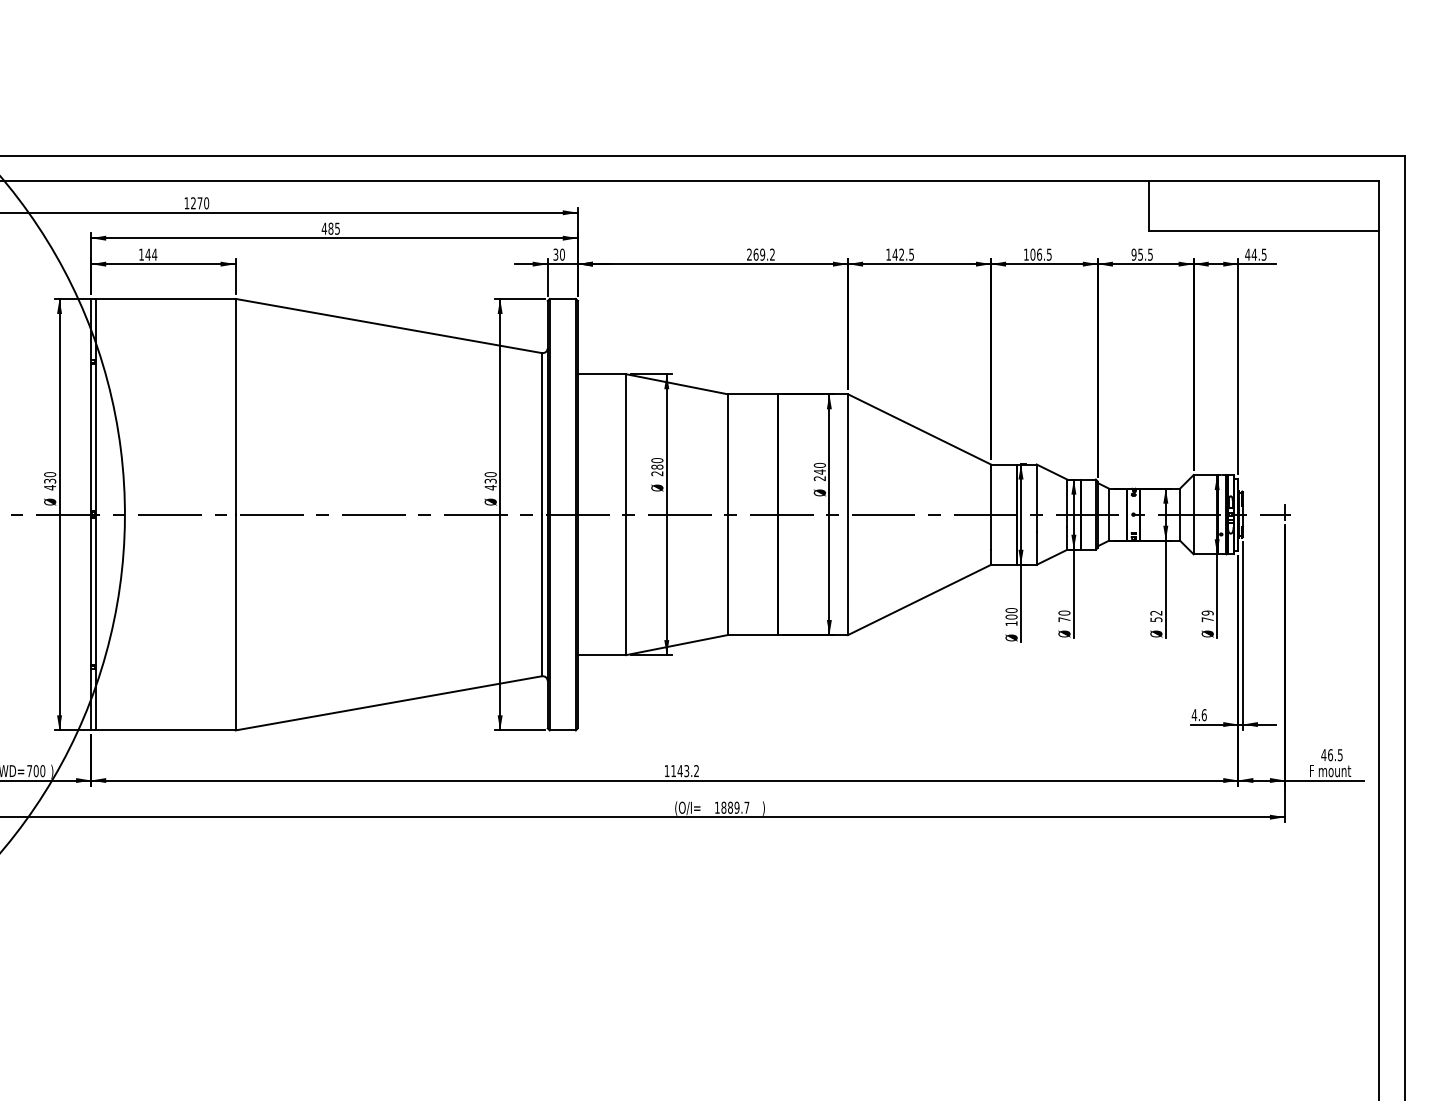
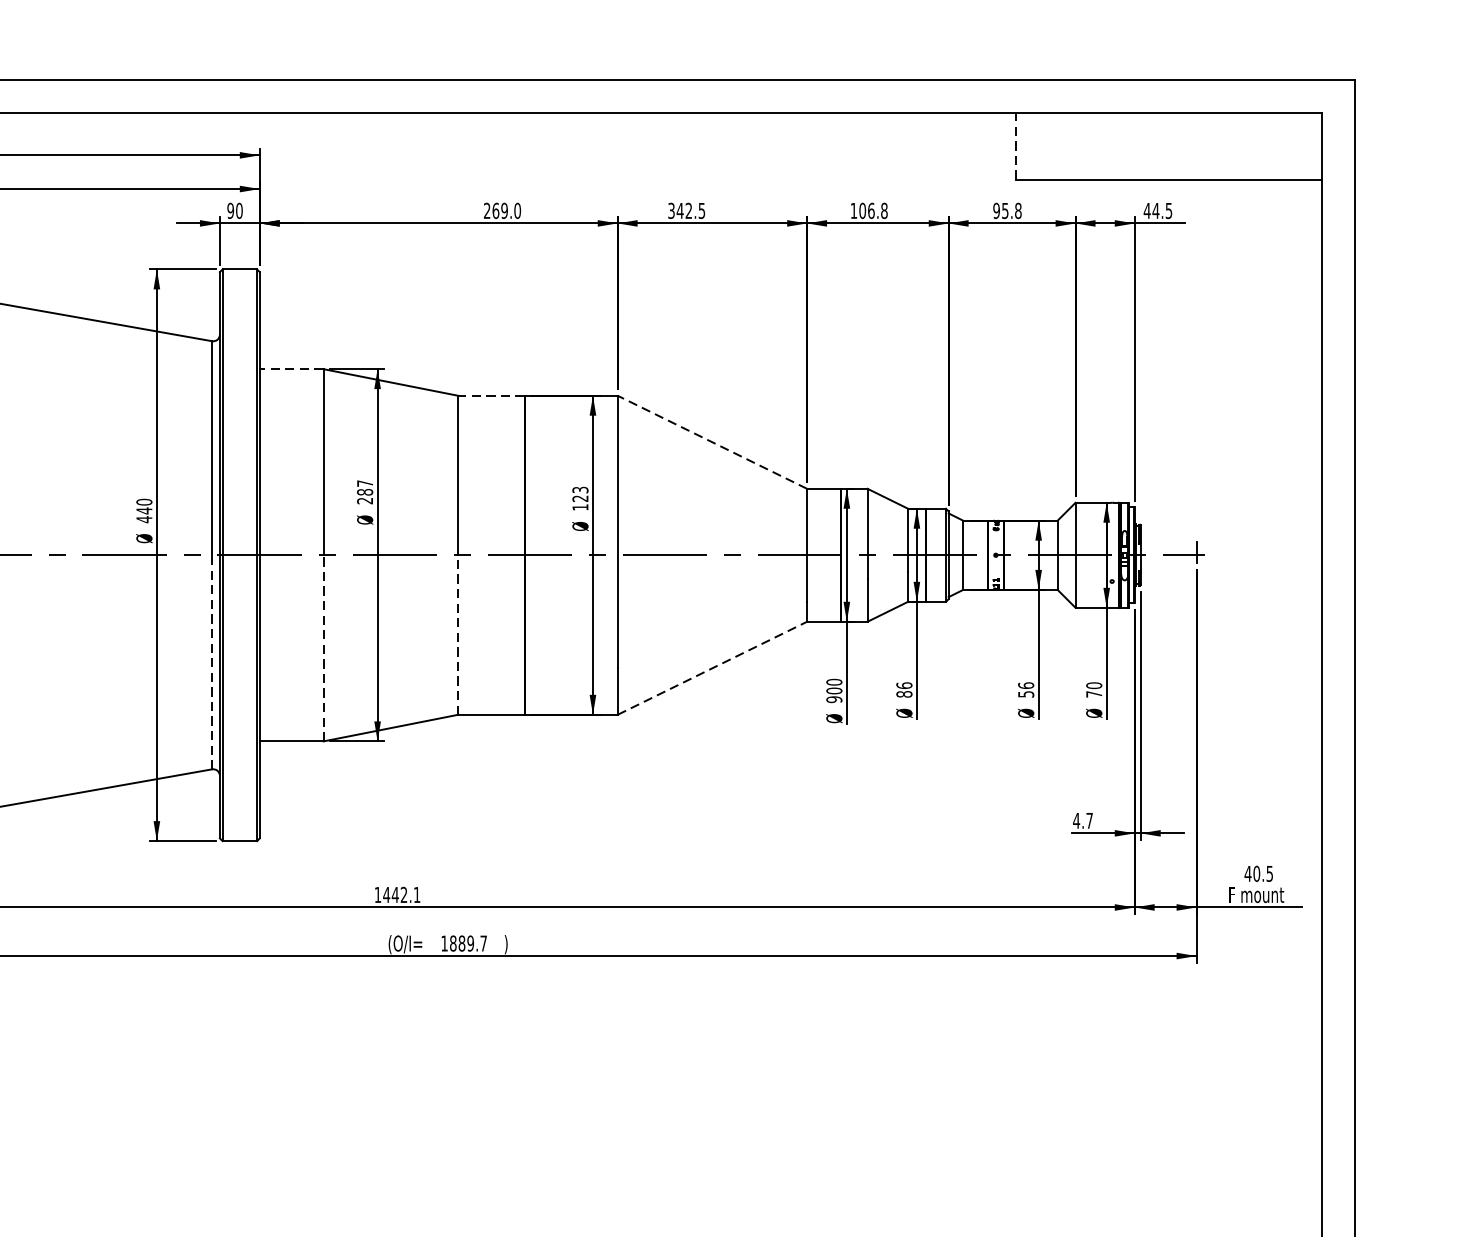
line: (1148, 205) -> (1015, 145), solid -> dashed
text: (555, 254) -> (230, 210), 30 -> 90
text: (772, 254) -> (517, 210), 269.2 -> 269.0
text: (888, 254) -> (671, 210), 142.5 -> 342.5
text: (1048, 254) -> (883, 210), 106.5 -> 106.8
text: (1150, 254) -> (1018, 210), 95.5 -> 95.8
line: (601, 374) -> (291, 369), solid -> dashed
line: (752, 394) -> (491, 396), solid -> dashed
line: (919, 429) -> (712, 442), solid -> dashed
text: (657, 460) -> (365, 483), 280 -> 287
text: (819, 471) -> (579, 498), 240 -> 123
text: (490, 480) -> (144, 510), 430 -> 440
line: (727, 574) -> (458, 634), solid -> dashed
line: (626, 584) -> (324, 647), solid -> dashed
line: (541, 595) -> (211, 662), solid -> dashed
line: (919, 599) -> (712, 667), solid -> dashed
text: (1156, 612) -> (1026, 684), 52 -> 56
text: (1207, 612) -> (1093, 684), 79 -> 70
text: (1064, 616) -> (904, 690), 70 -> 86
text: (1011, 623) -> (834, 699), 100 -> 900
text: (1203, 715) -> (1088, 821), 4.6 -> 4.7
text: (1330, 754) -> (1256, 872), 46.5 -> 40.5
text: (684, 771) -> (401, 895), 1143.2 -> 1442.1

